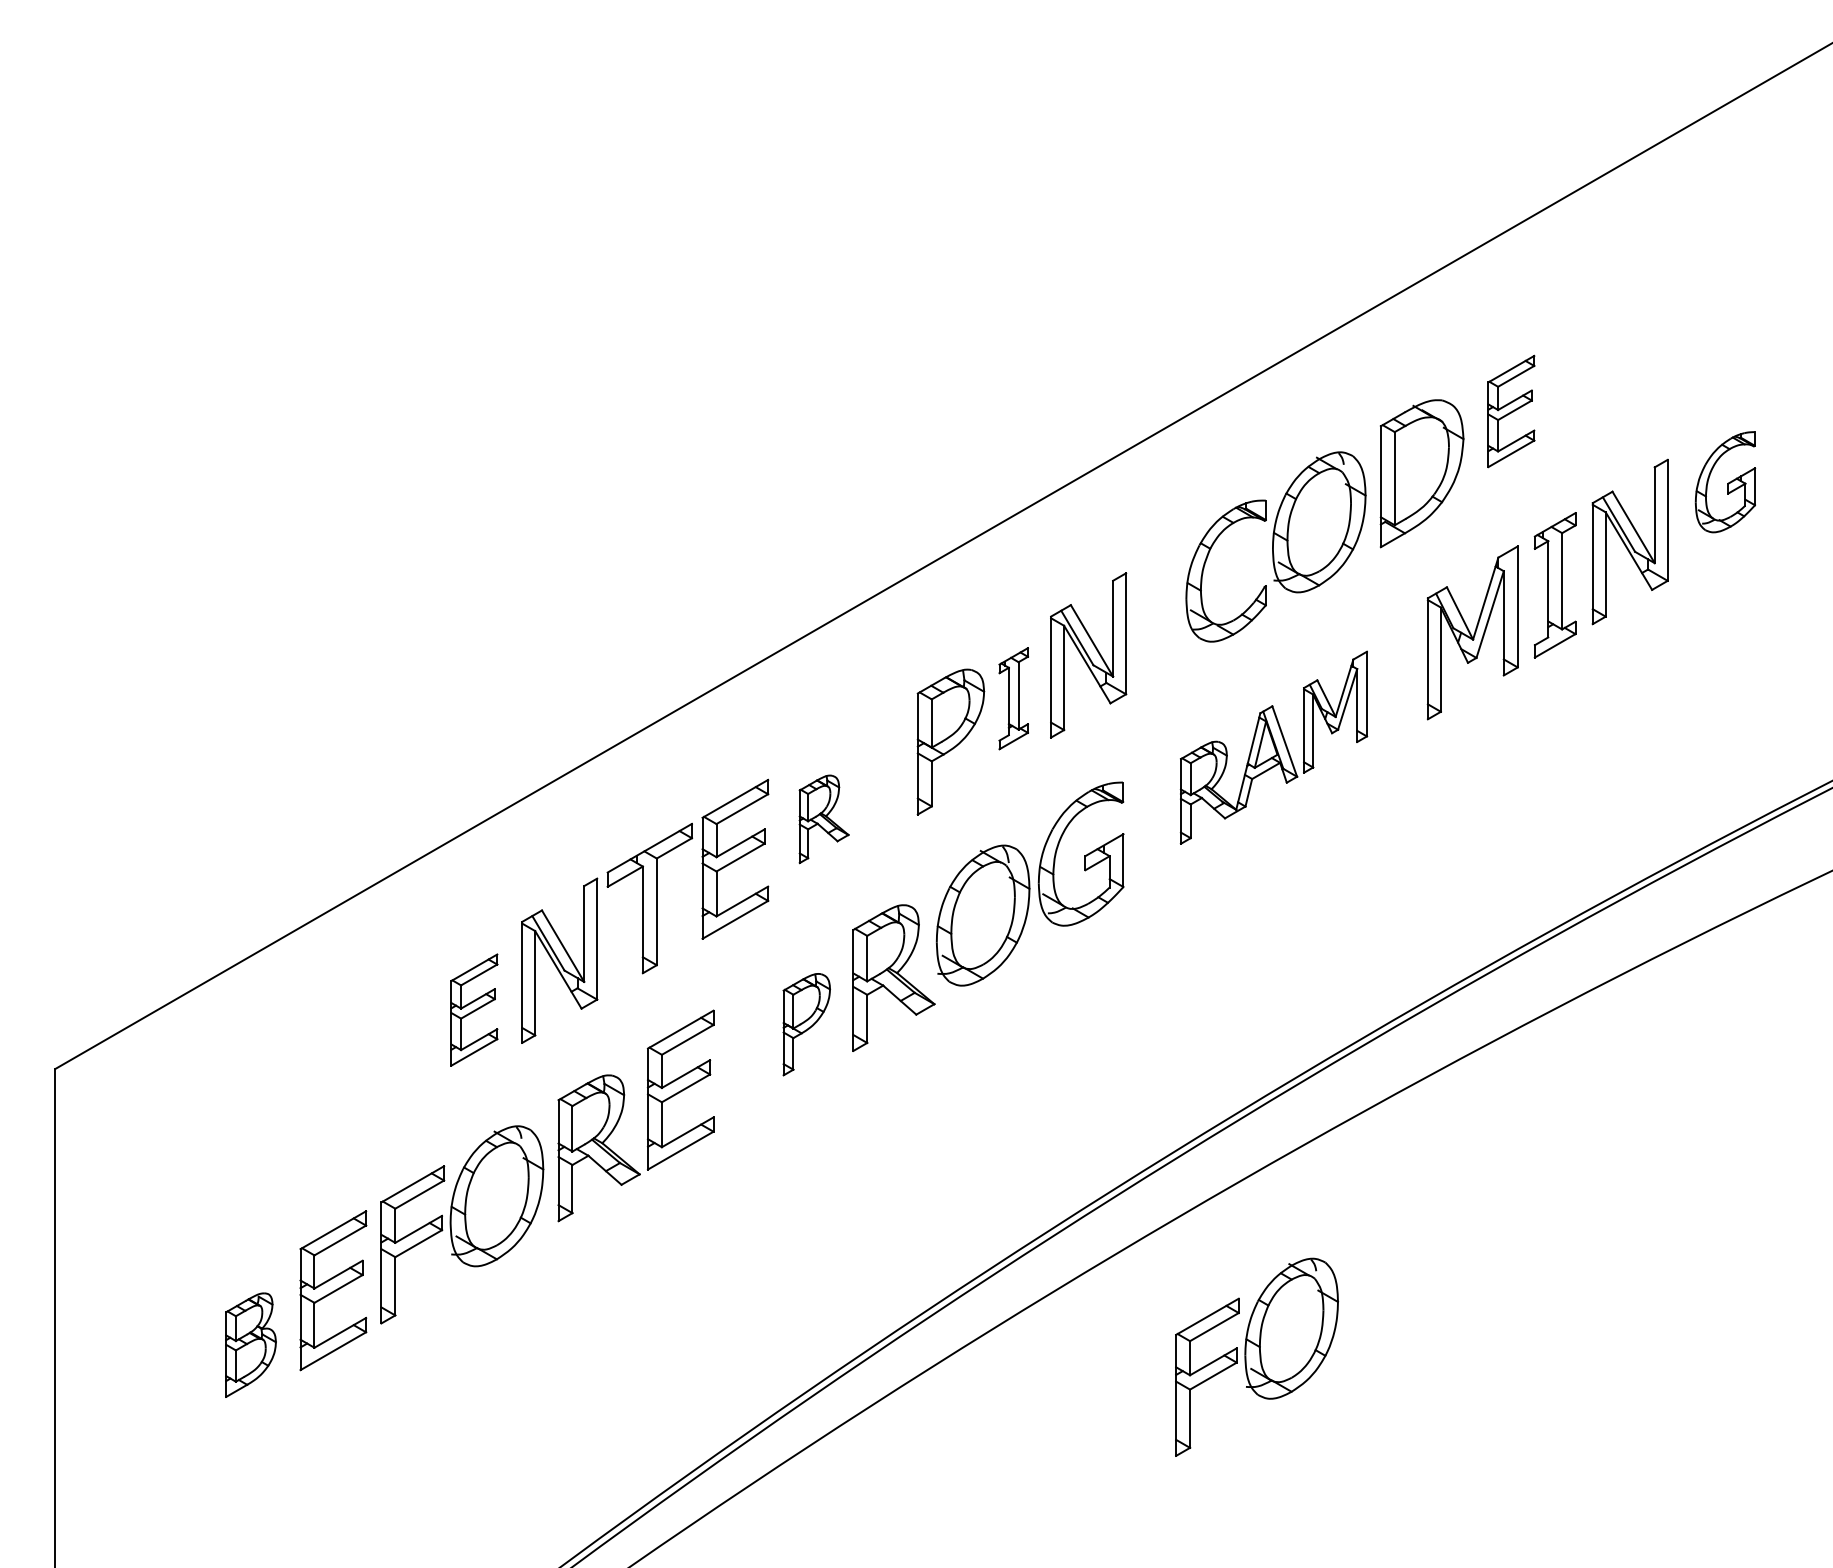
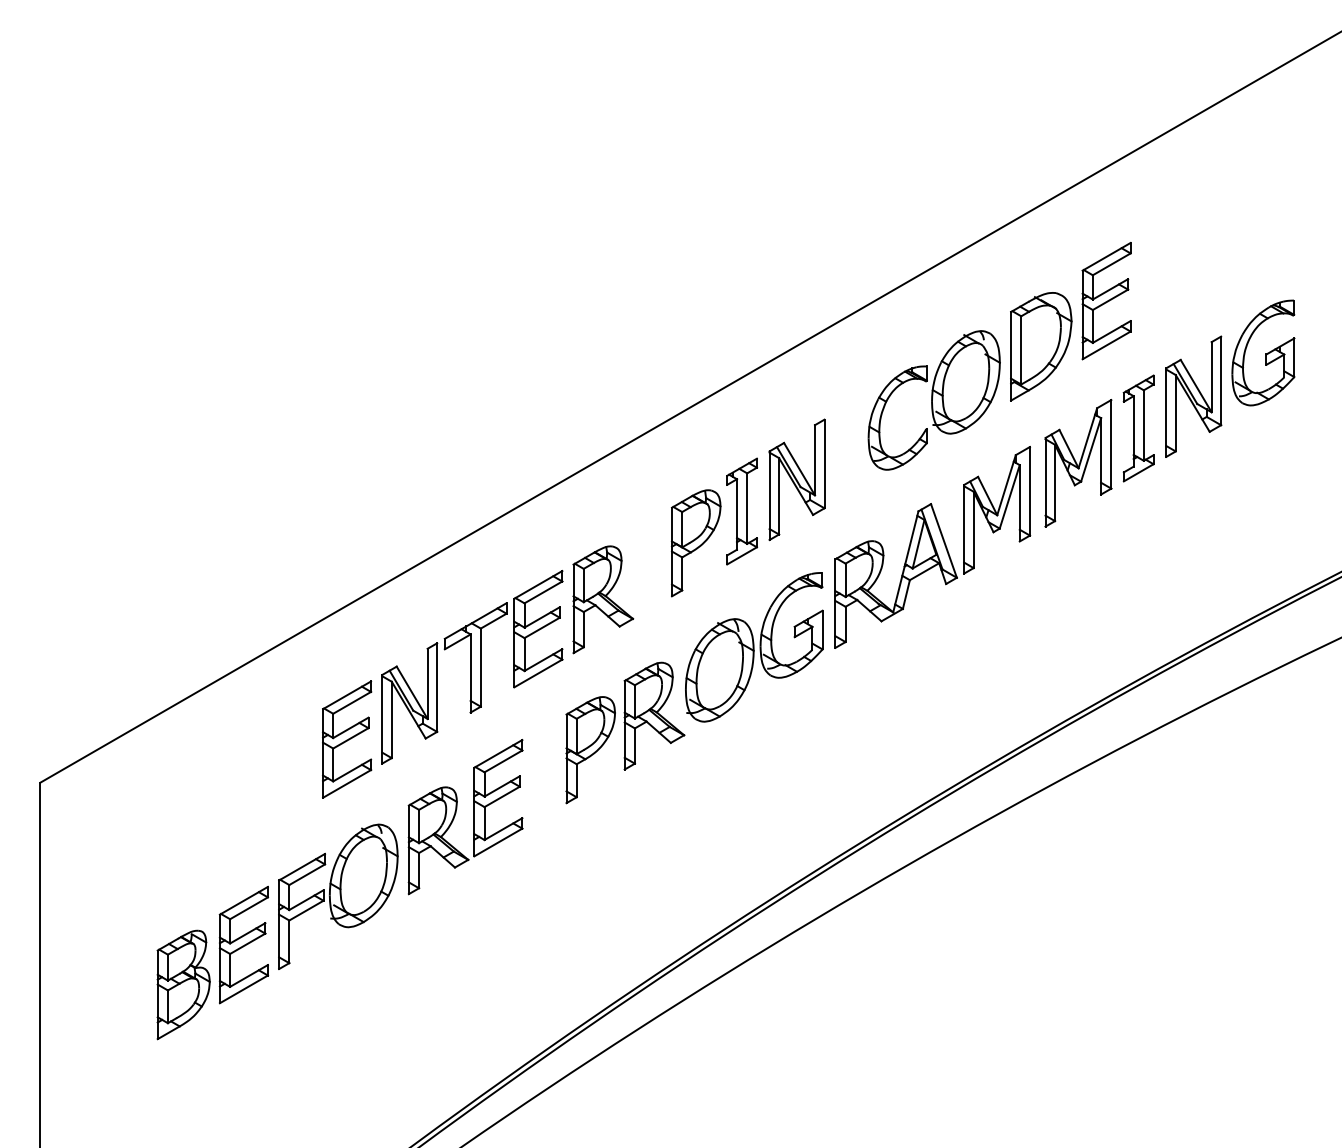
part: (1511, 411) -> (1106, 301), size x1.43
part: (1725, 481) -> (1263, 352), size x1.43
part: (1014, 698) -> (742, 511), size x1.43
part: (1273, 747) -> (932, 547), size x1.43
part: (824, 818) -> (603, 599), size x1.67
part: (474, 1009) -> (347, 739), size x1.43
part: (806, 1025) -> (590, 750), size x1.43
part: (250, 1344) -> (183, 984), size x1.43
part: (1257, 1356) -> (920, 993), removed

